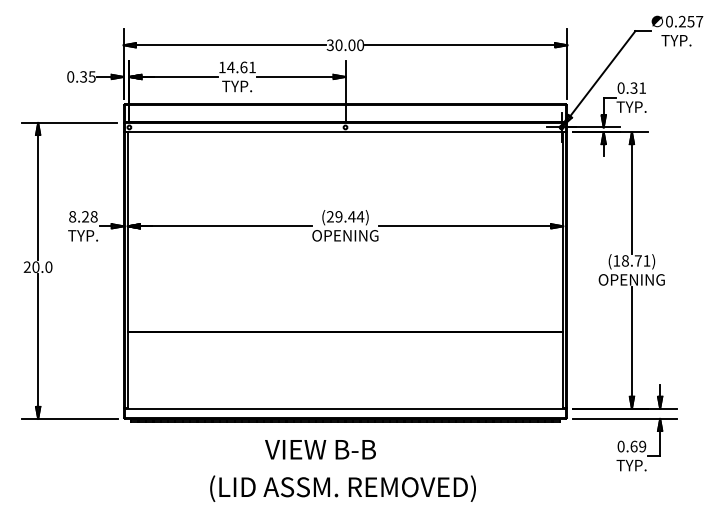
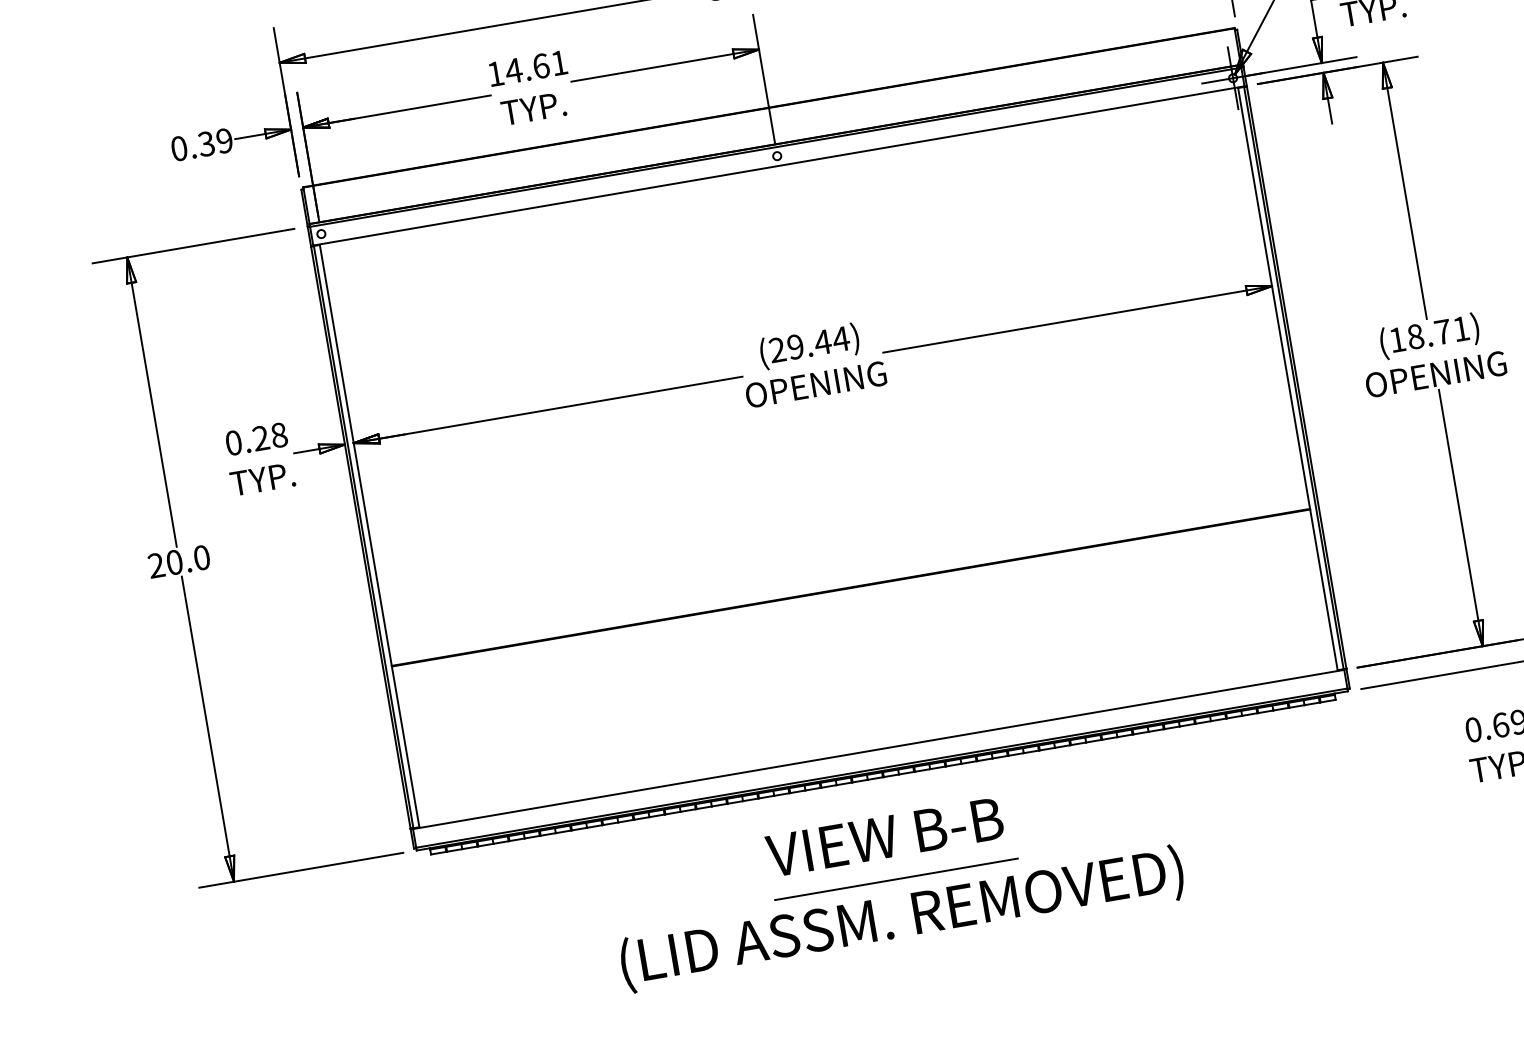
text: (91, 76) -> (223, 140), 0.35 -> 0.39
text: (72, 216) -> (233, 442), 8.28 -> 0.28
text: (320, 449) -> (884, 836), moved
line: (343, 469) -> (896, 878), added

